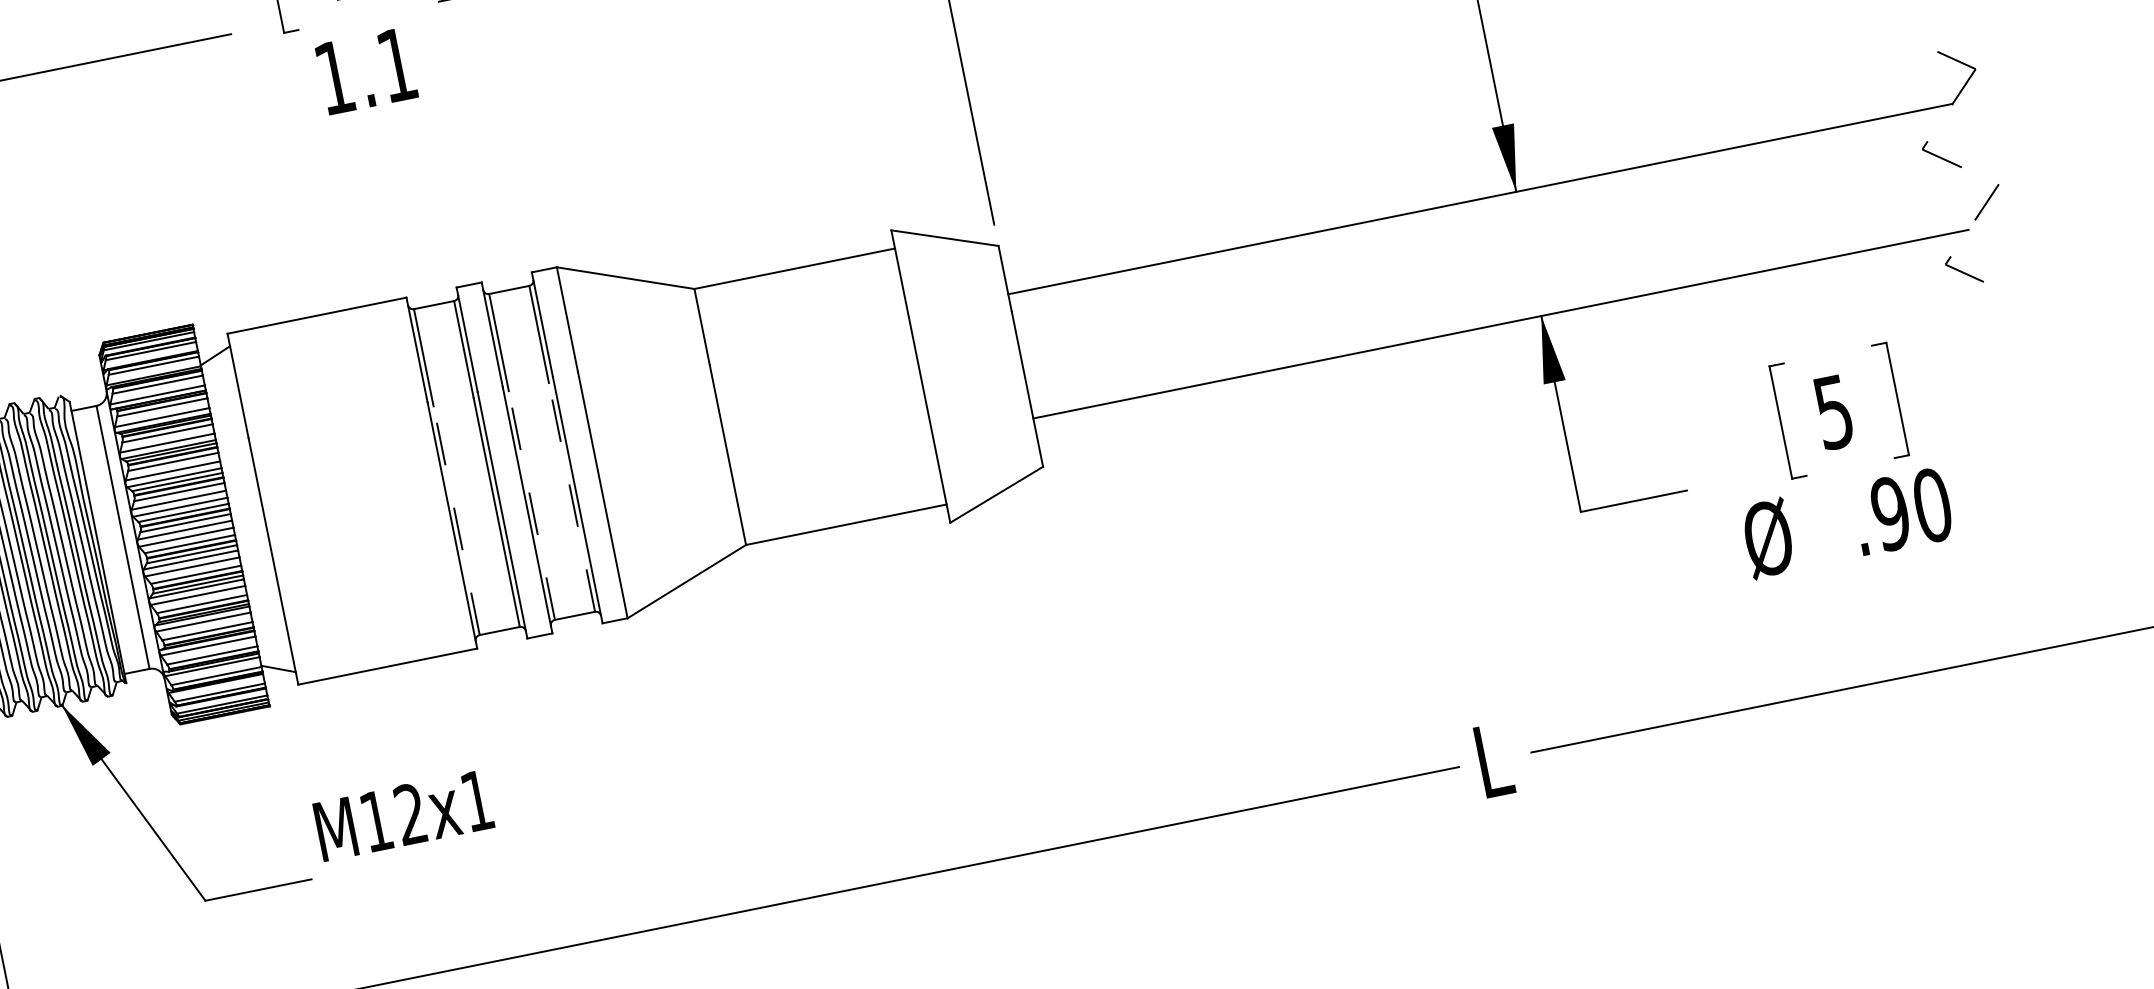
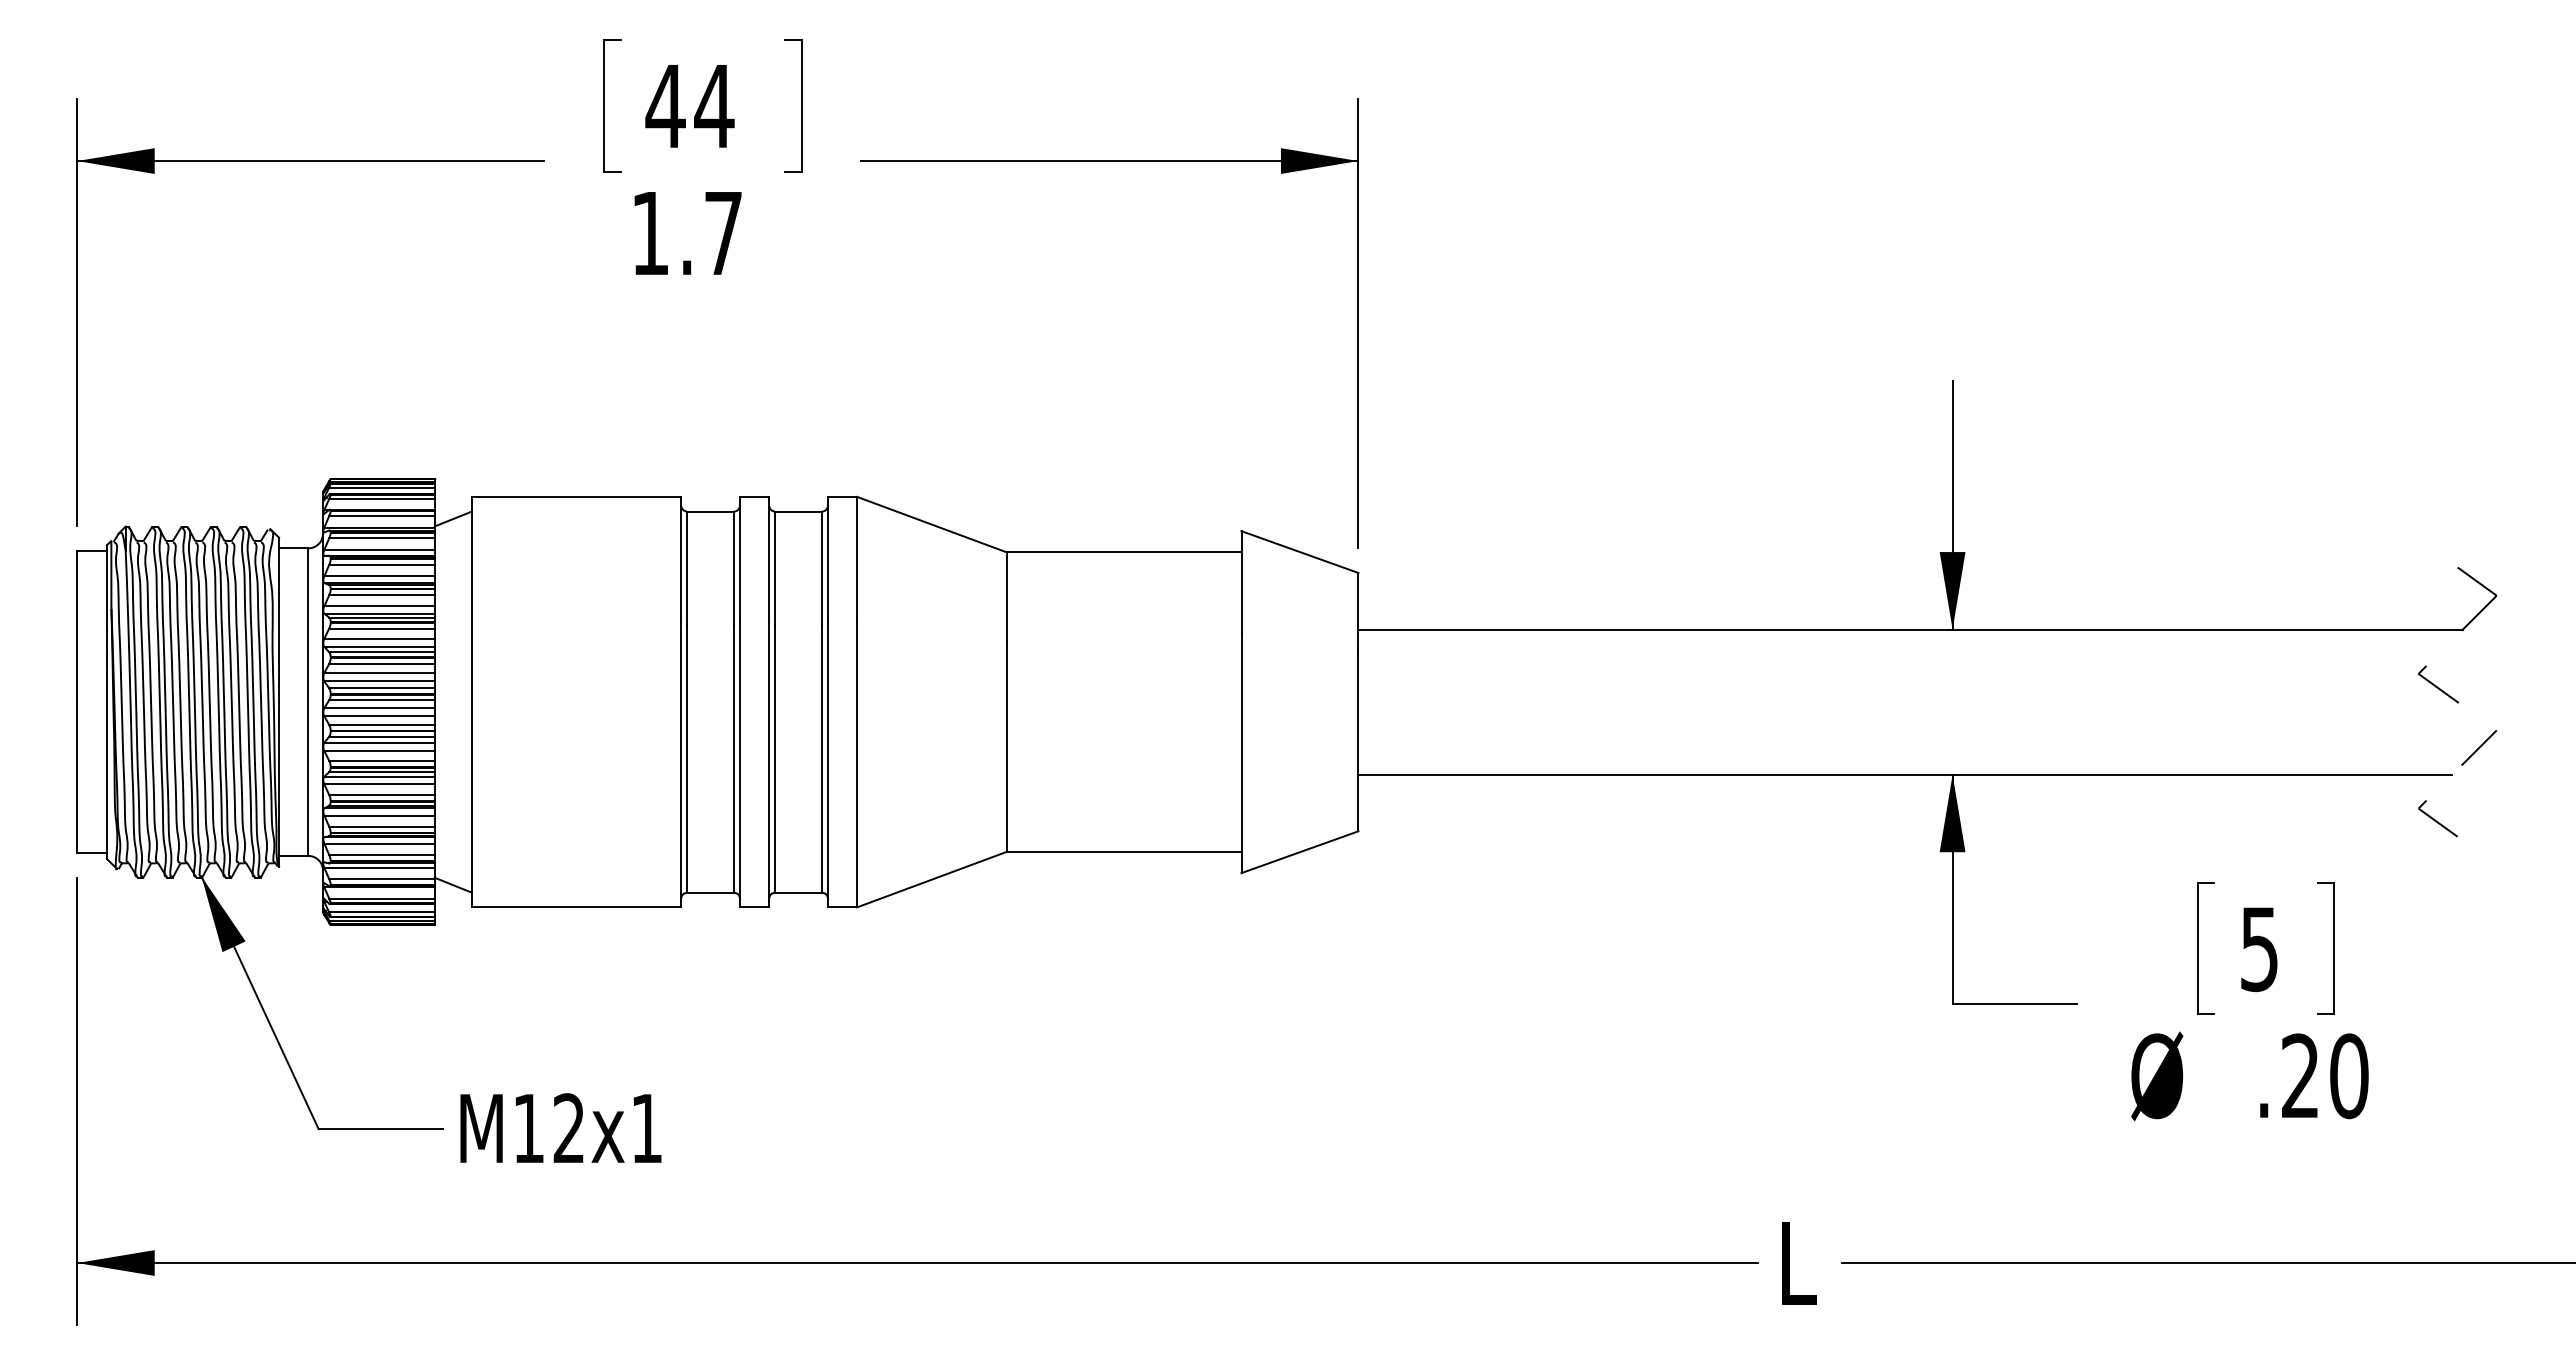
text: (397, 65) -> (723, 233), 1.1 -> 1.7
line: (572, 496) -> (822, 758), dashed -> solid
line: (532, 505) -> (775, 758), dashed -> solid
text: (1890, 514) -> (2300, 1076), .90 -> .20
line: (456, 520) -> (687, 758), dashed -> solid
text: (403, 814) -> (560, 1127), moved

